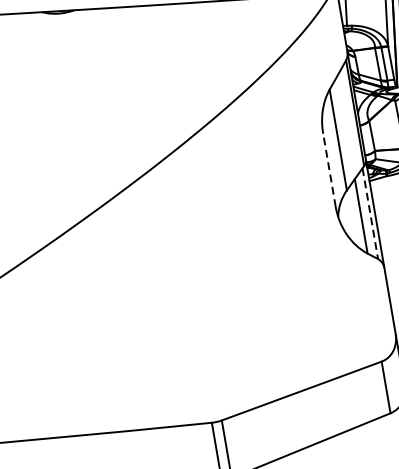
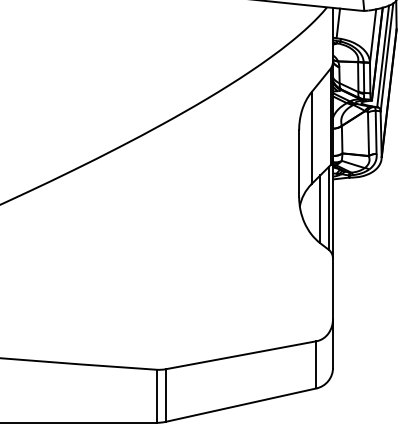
line: (329, 169) -> (299, 163), dashed -> solid
line: (370, 213) -> (328, 208), dashed -> solid

